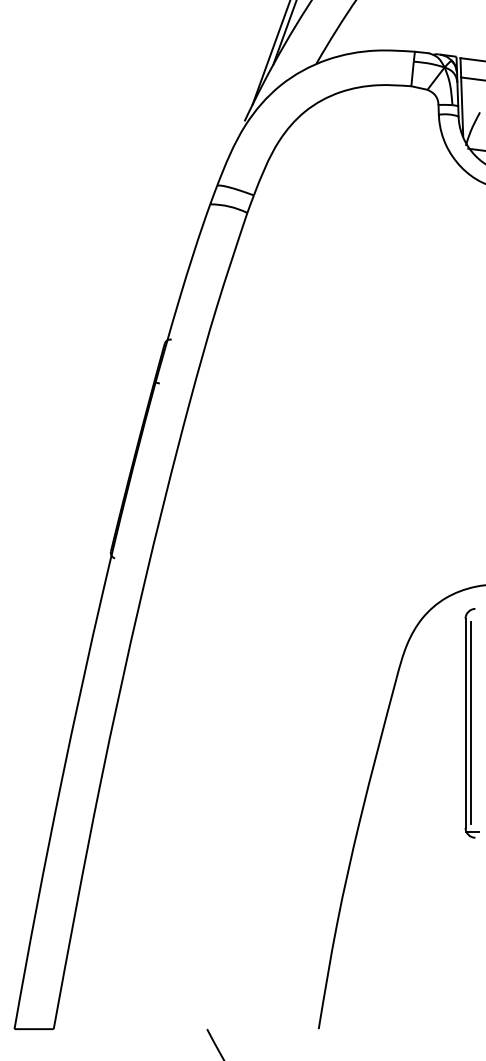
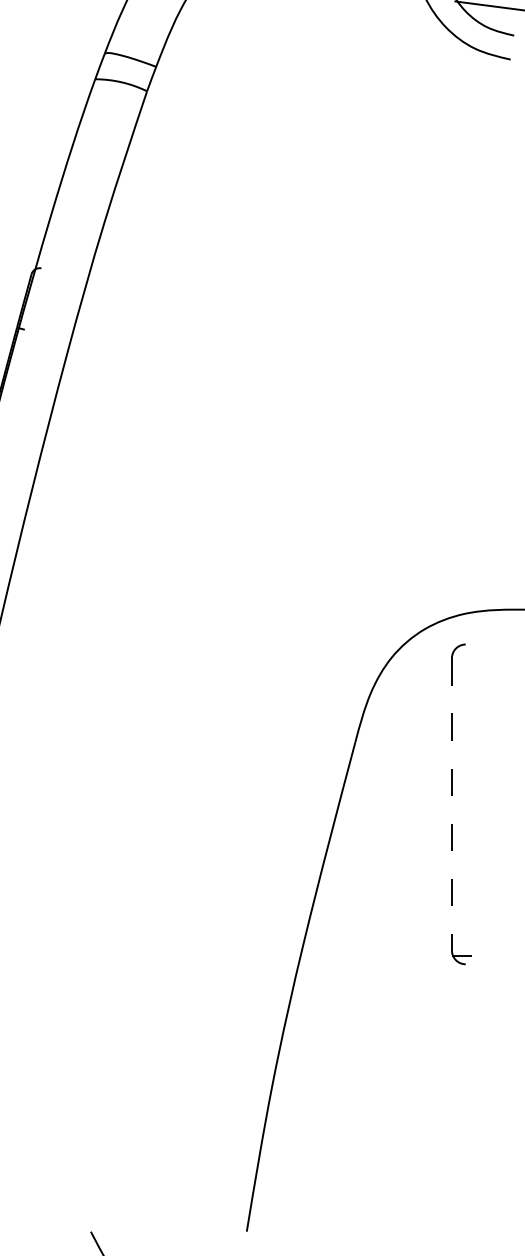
line: (465, 723) -> (451, 804), solid -> dashed
line: (471, 723) -> (460, 804), removed

